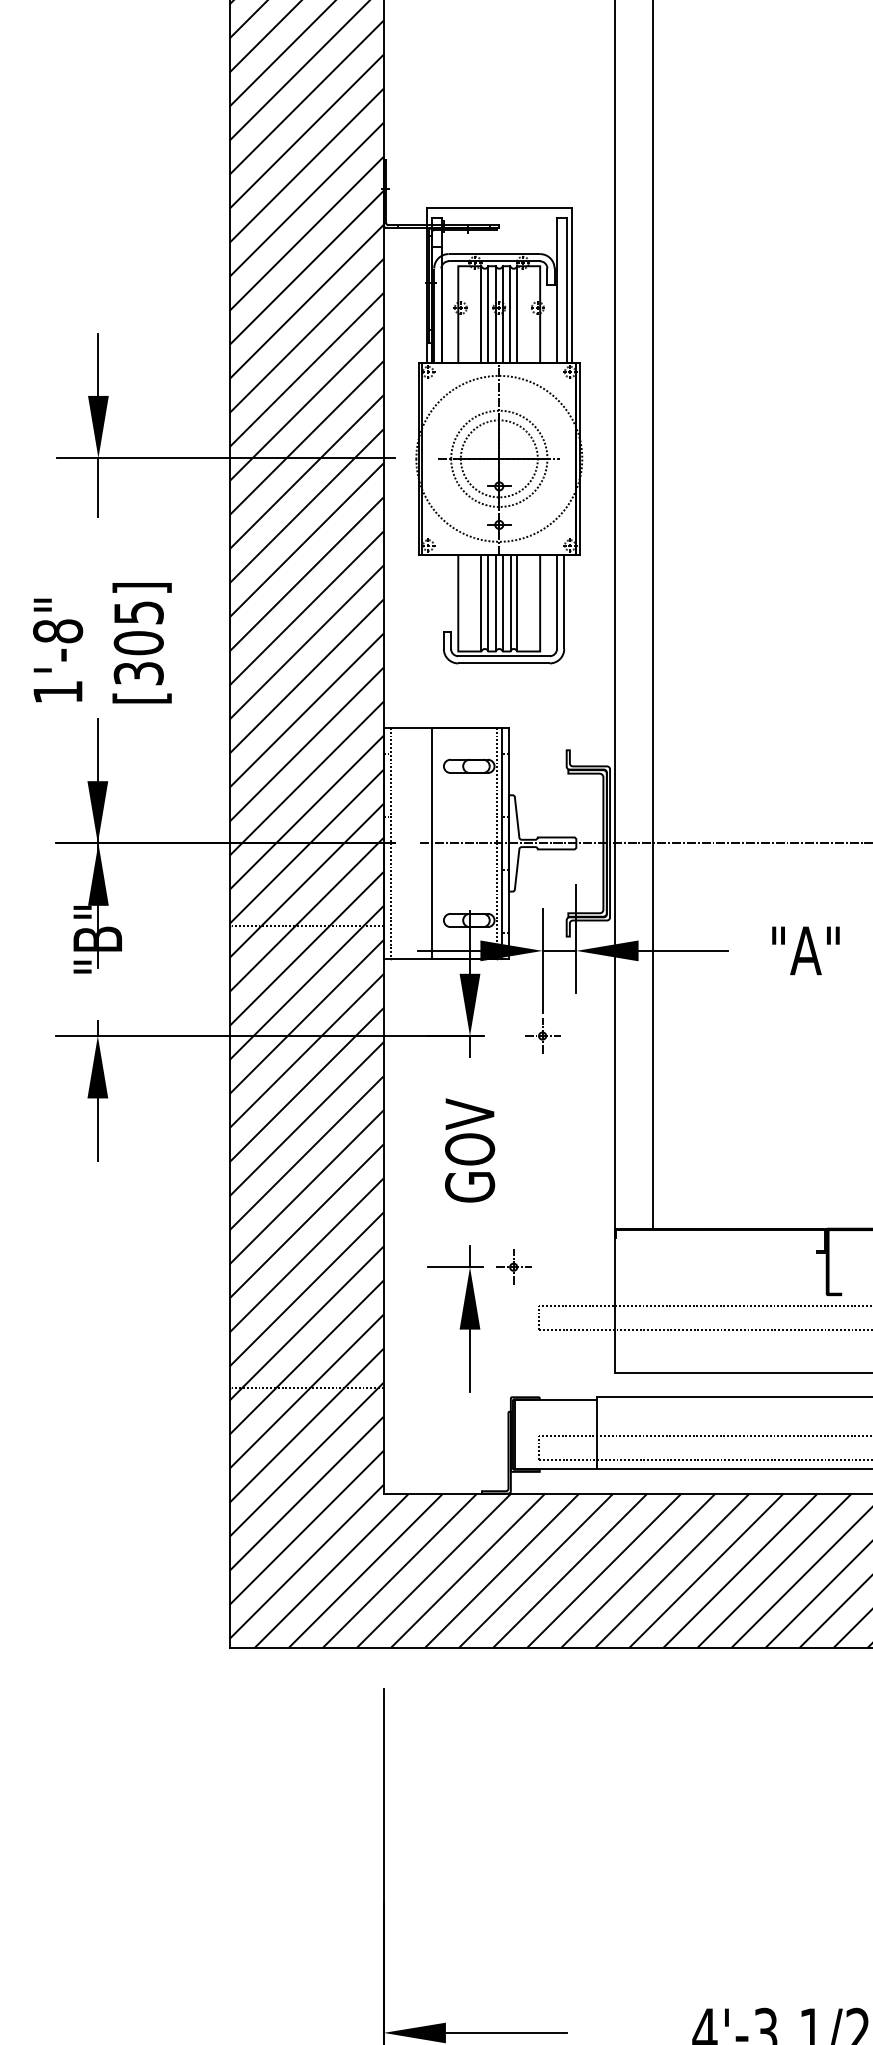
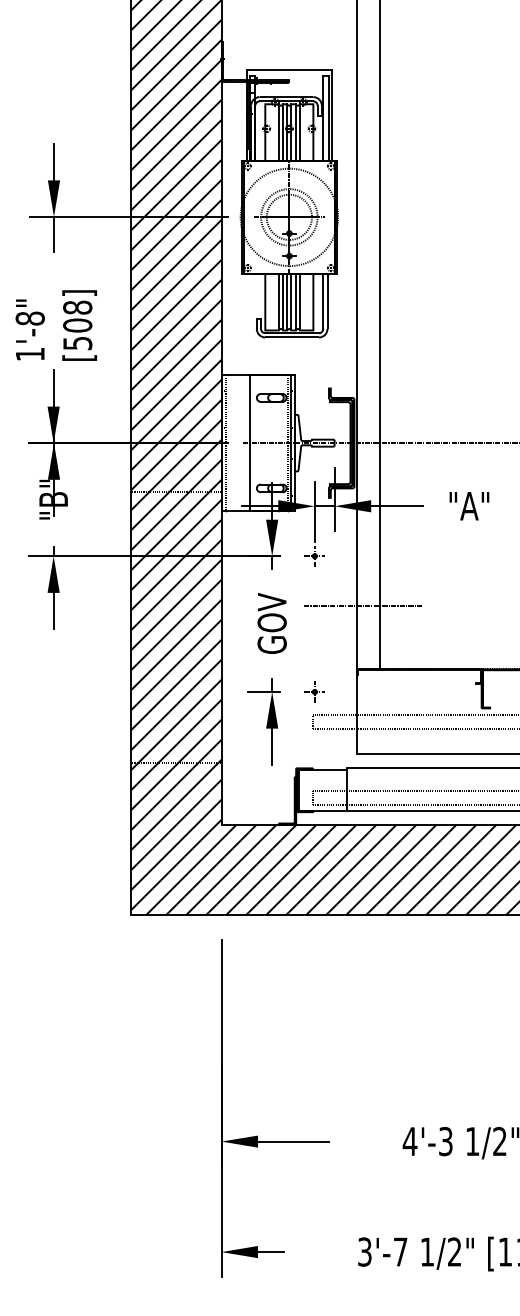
text: (138, 641) -> (77, 324), [305] -> [508]
line: (623, 1121) -> (362, 606), added
part: (513, 1266) -> (314, 691), moved

